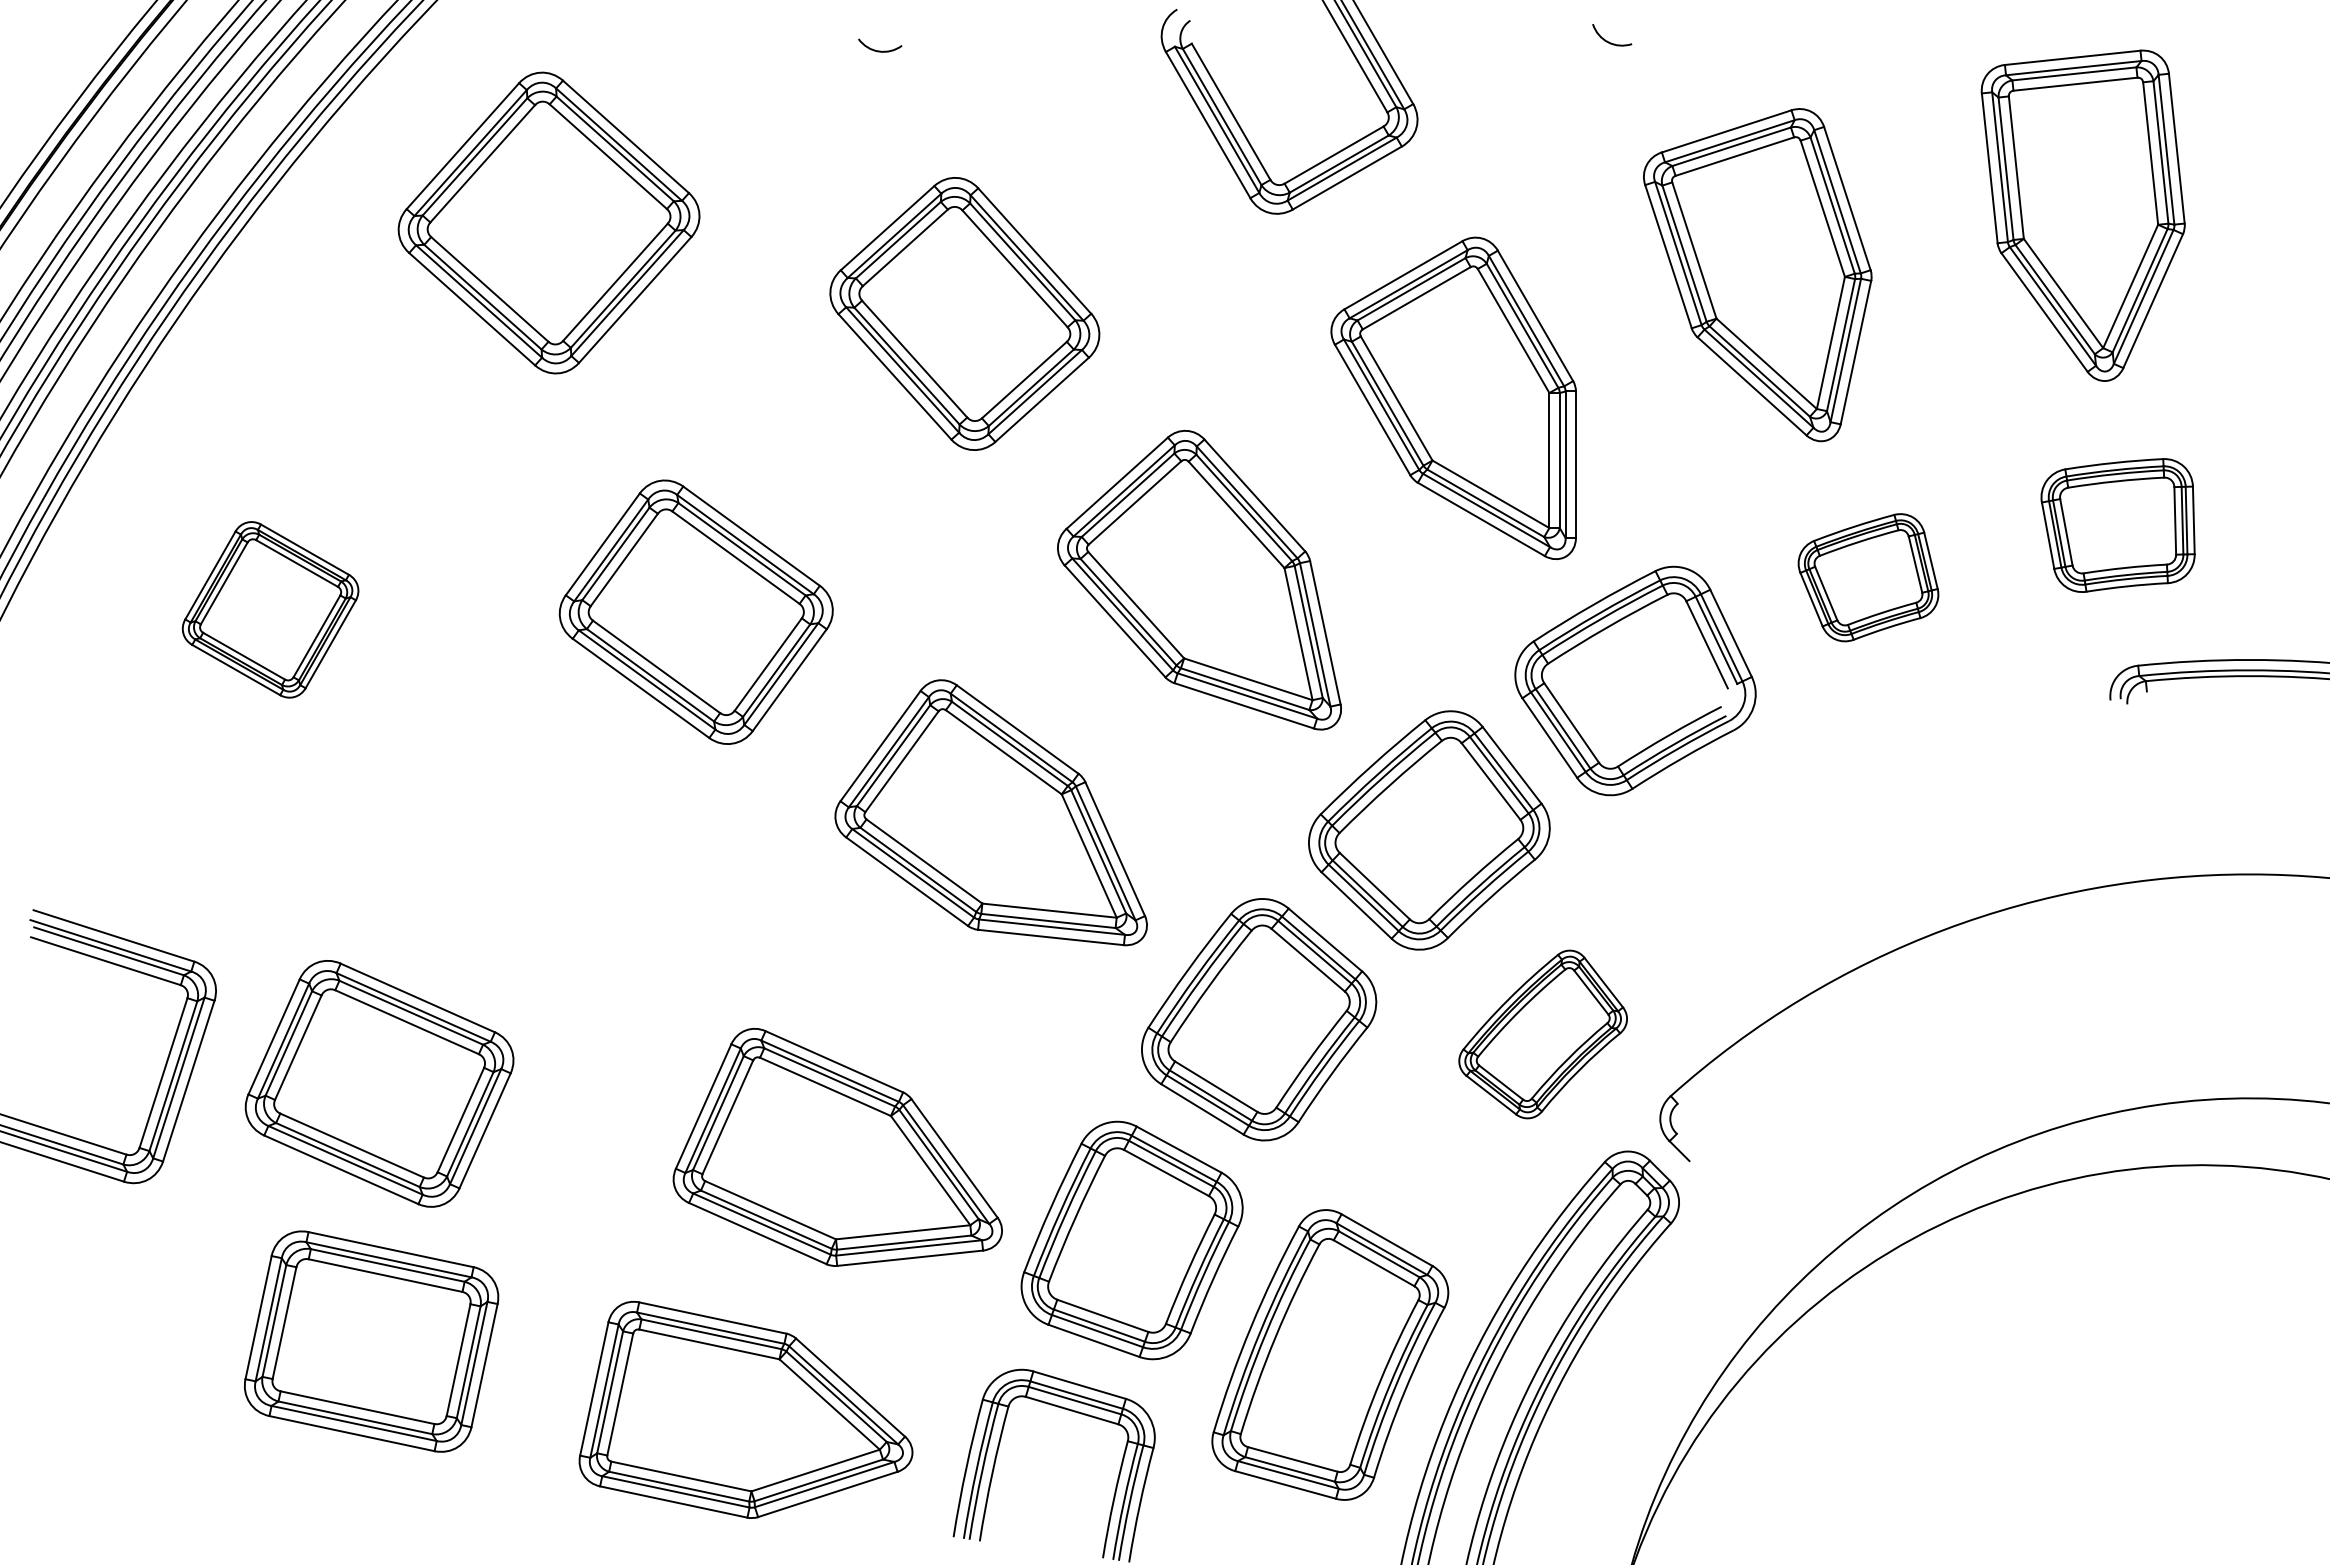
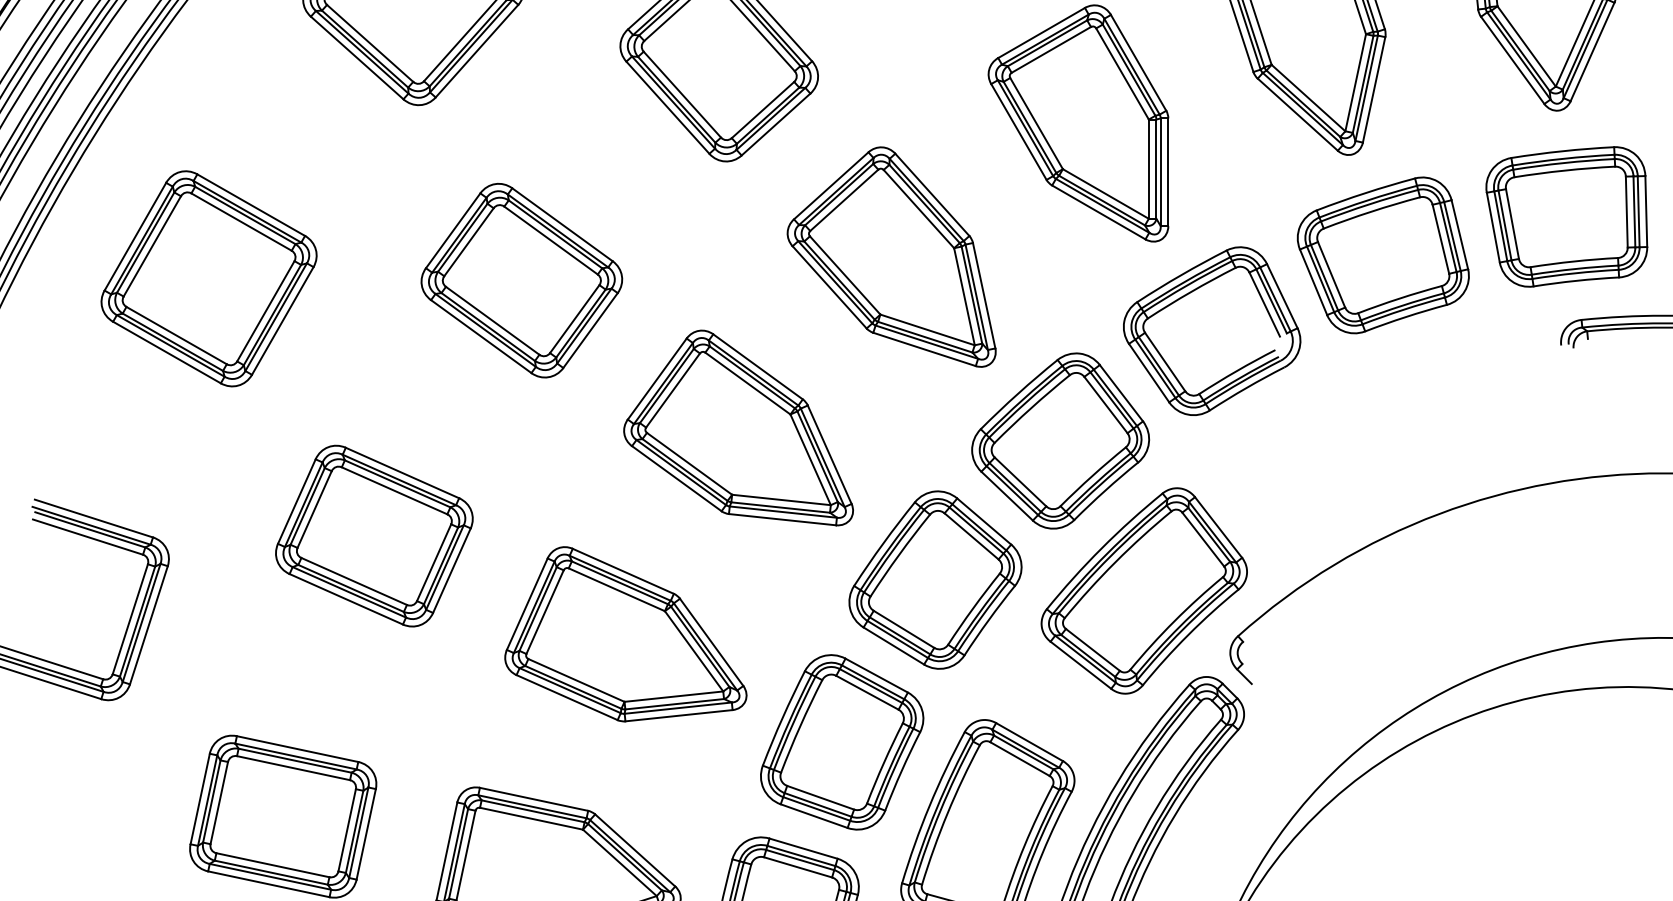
part: (2117, 525) -> (1566, 216), size x1.43
part: (1868, 577) -> (1383, 255), size x1.67
part: (270, 609) -> (208, 278), size x1.67
part: (1542, 1034) -> (1143, 590), size x1.67
part: (379, 1083) -> (374, 535), moved
part: (837, 1147) -> (625, 634), moved

